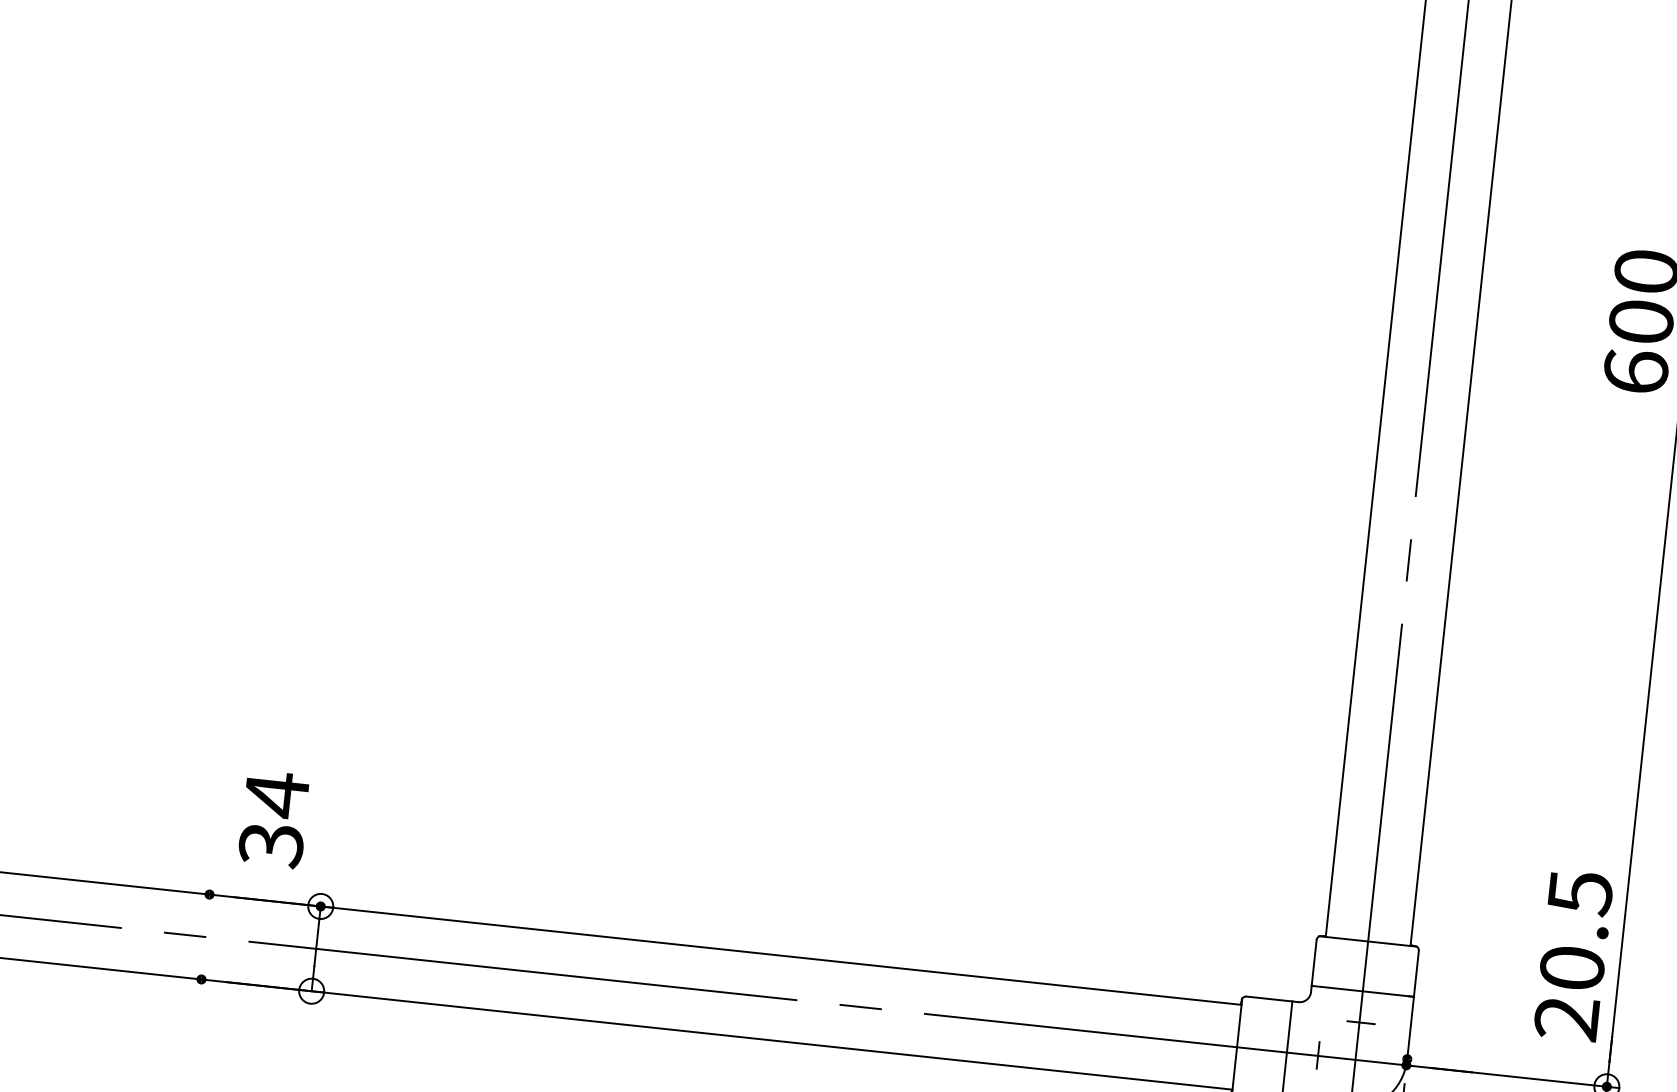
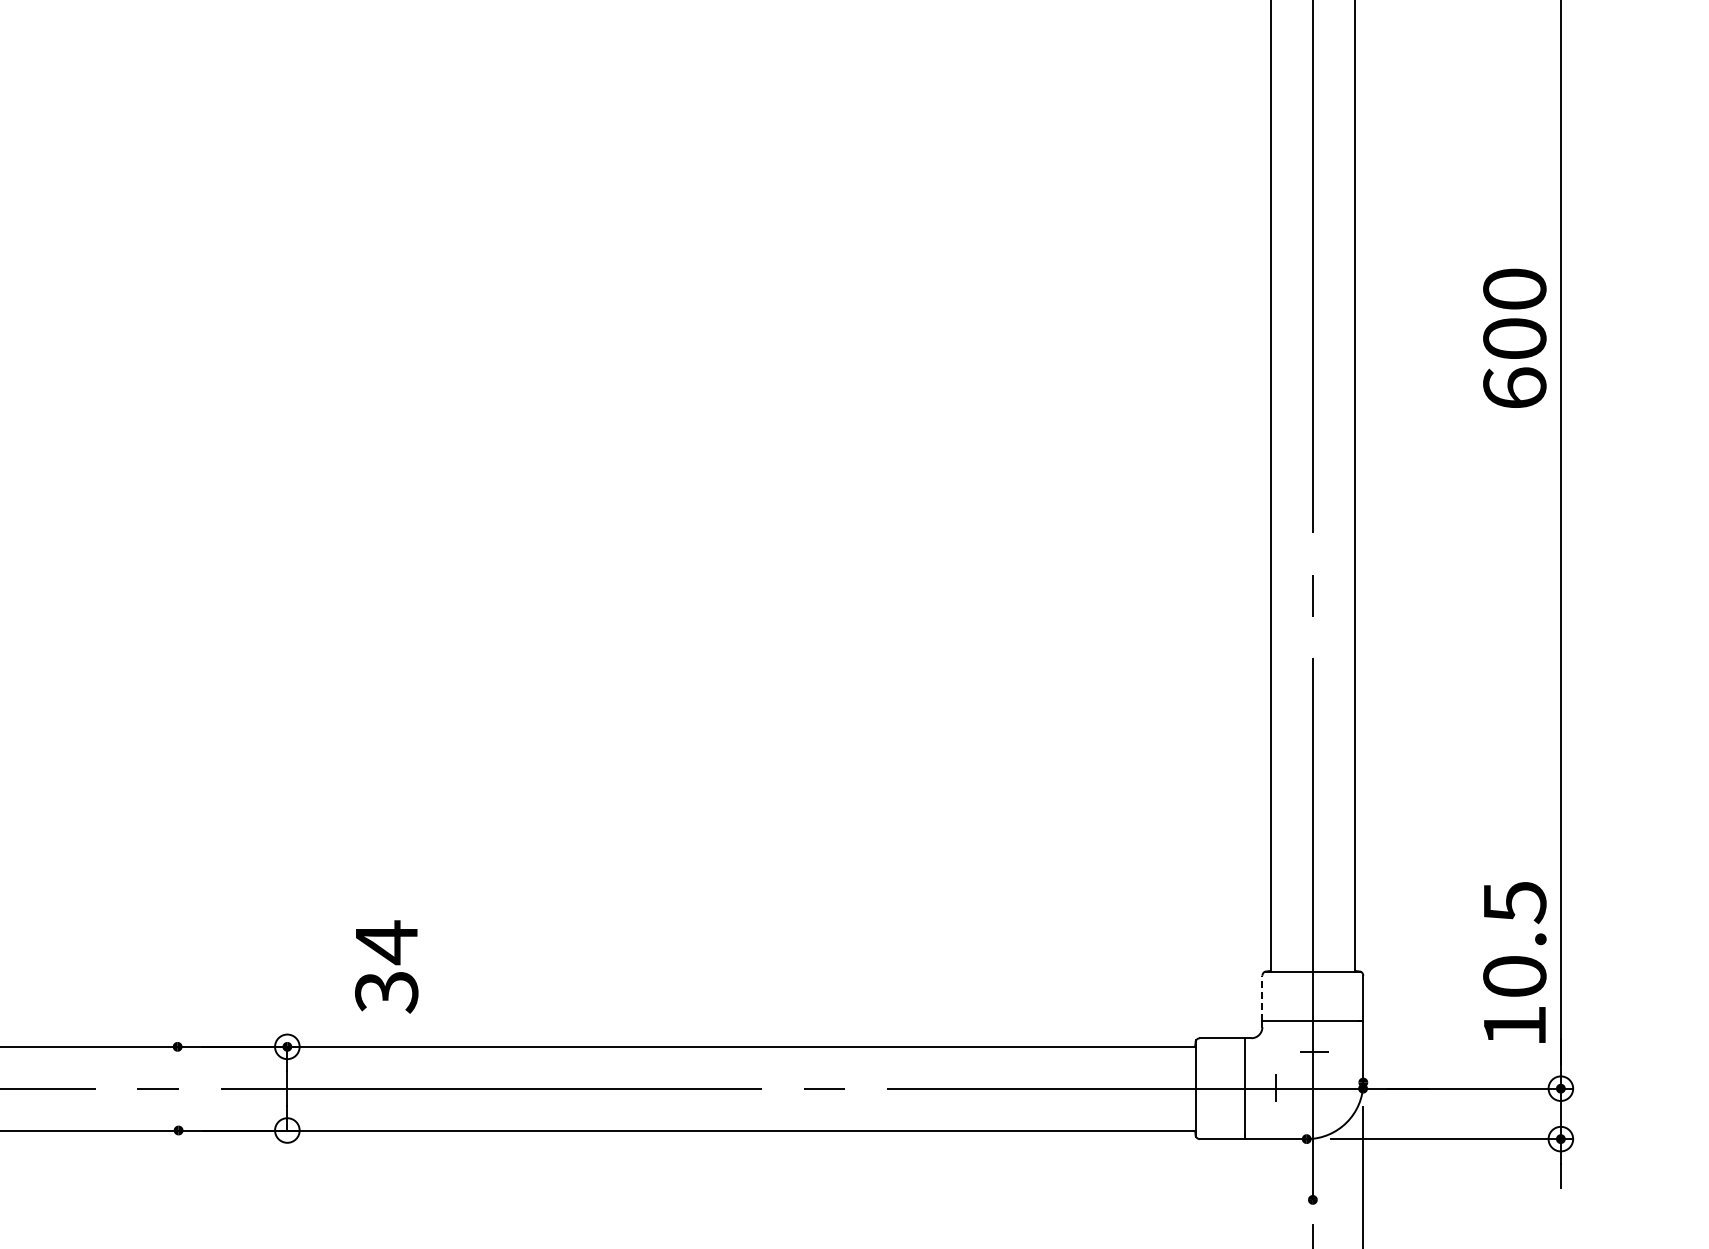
text: (273, 819) -> (386, 966), moved
line: (1314, 963) -> (1262, 998), solid -> dashed
text: (1566, 1017) -> (1514, 1025), 20.5 -> 10.5

